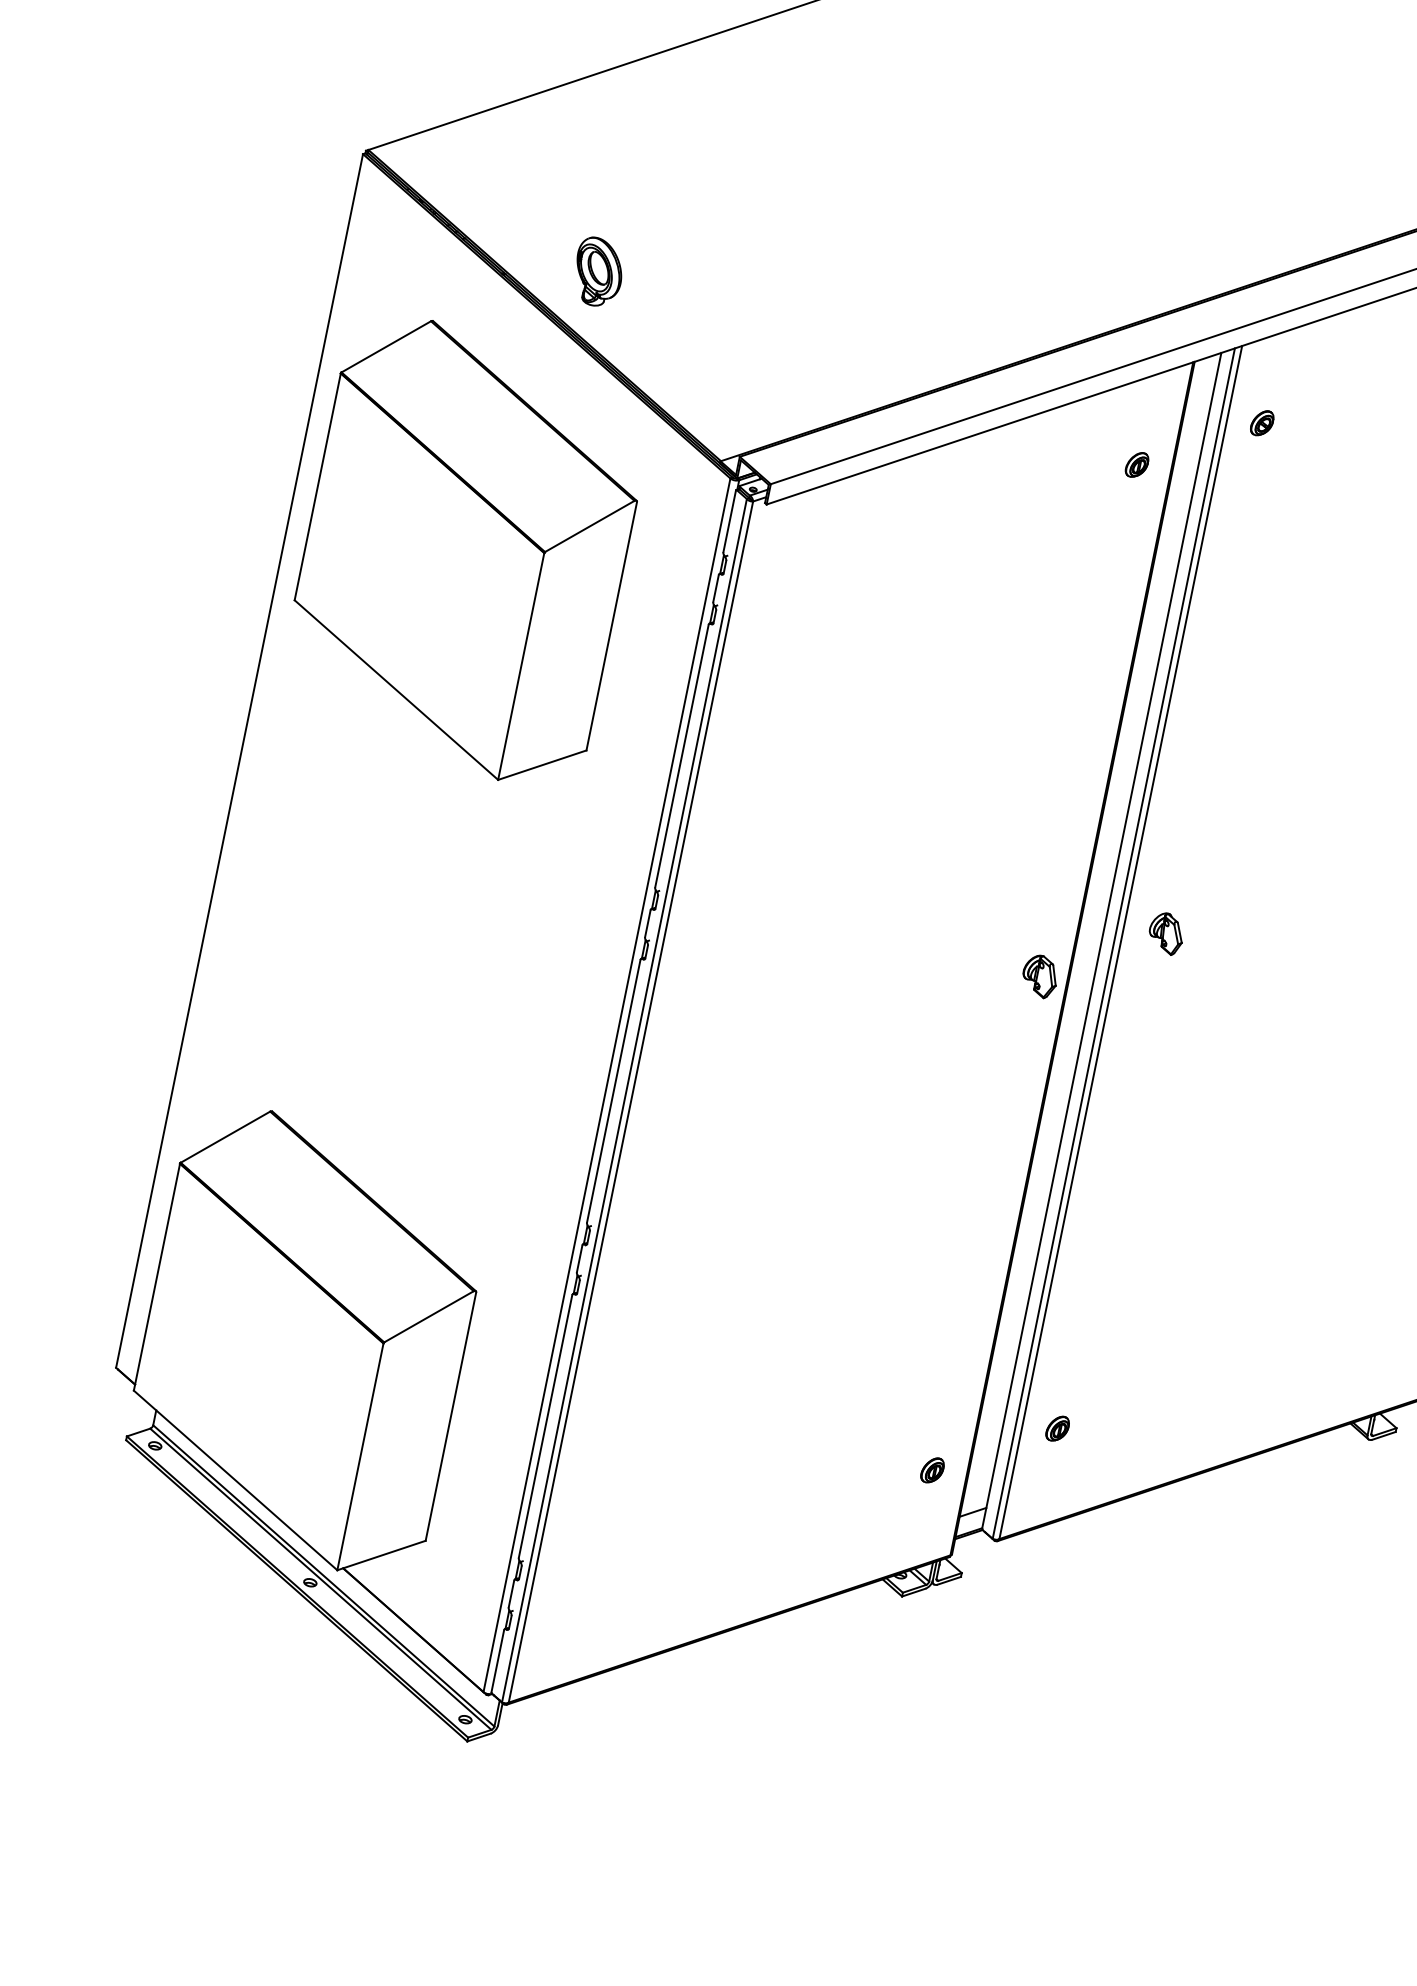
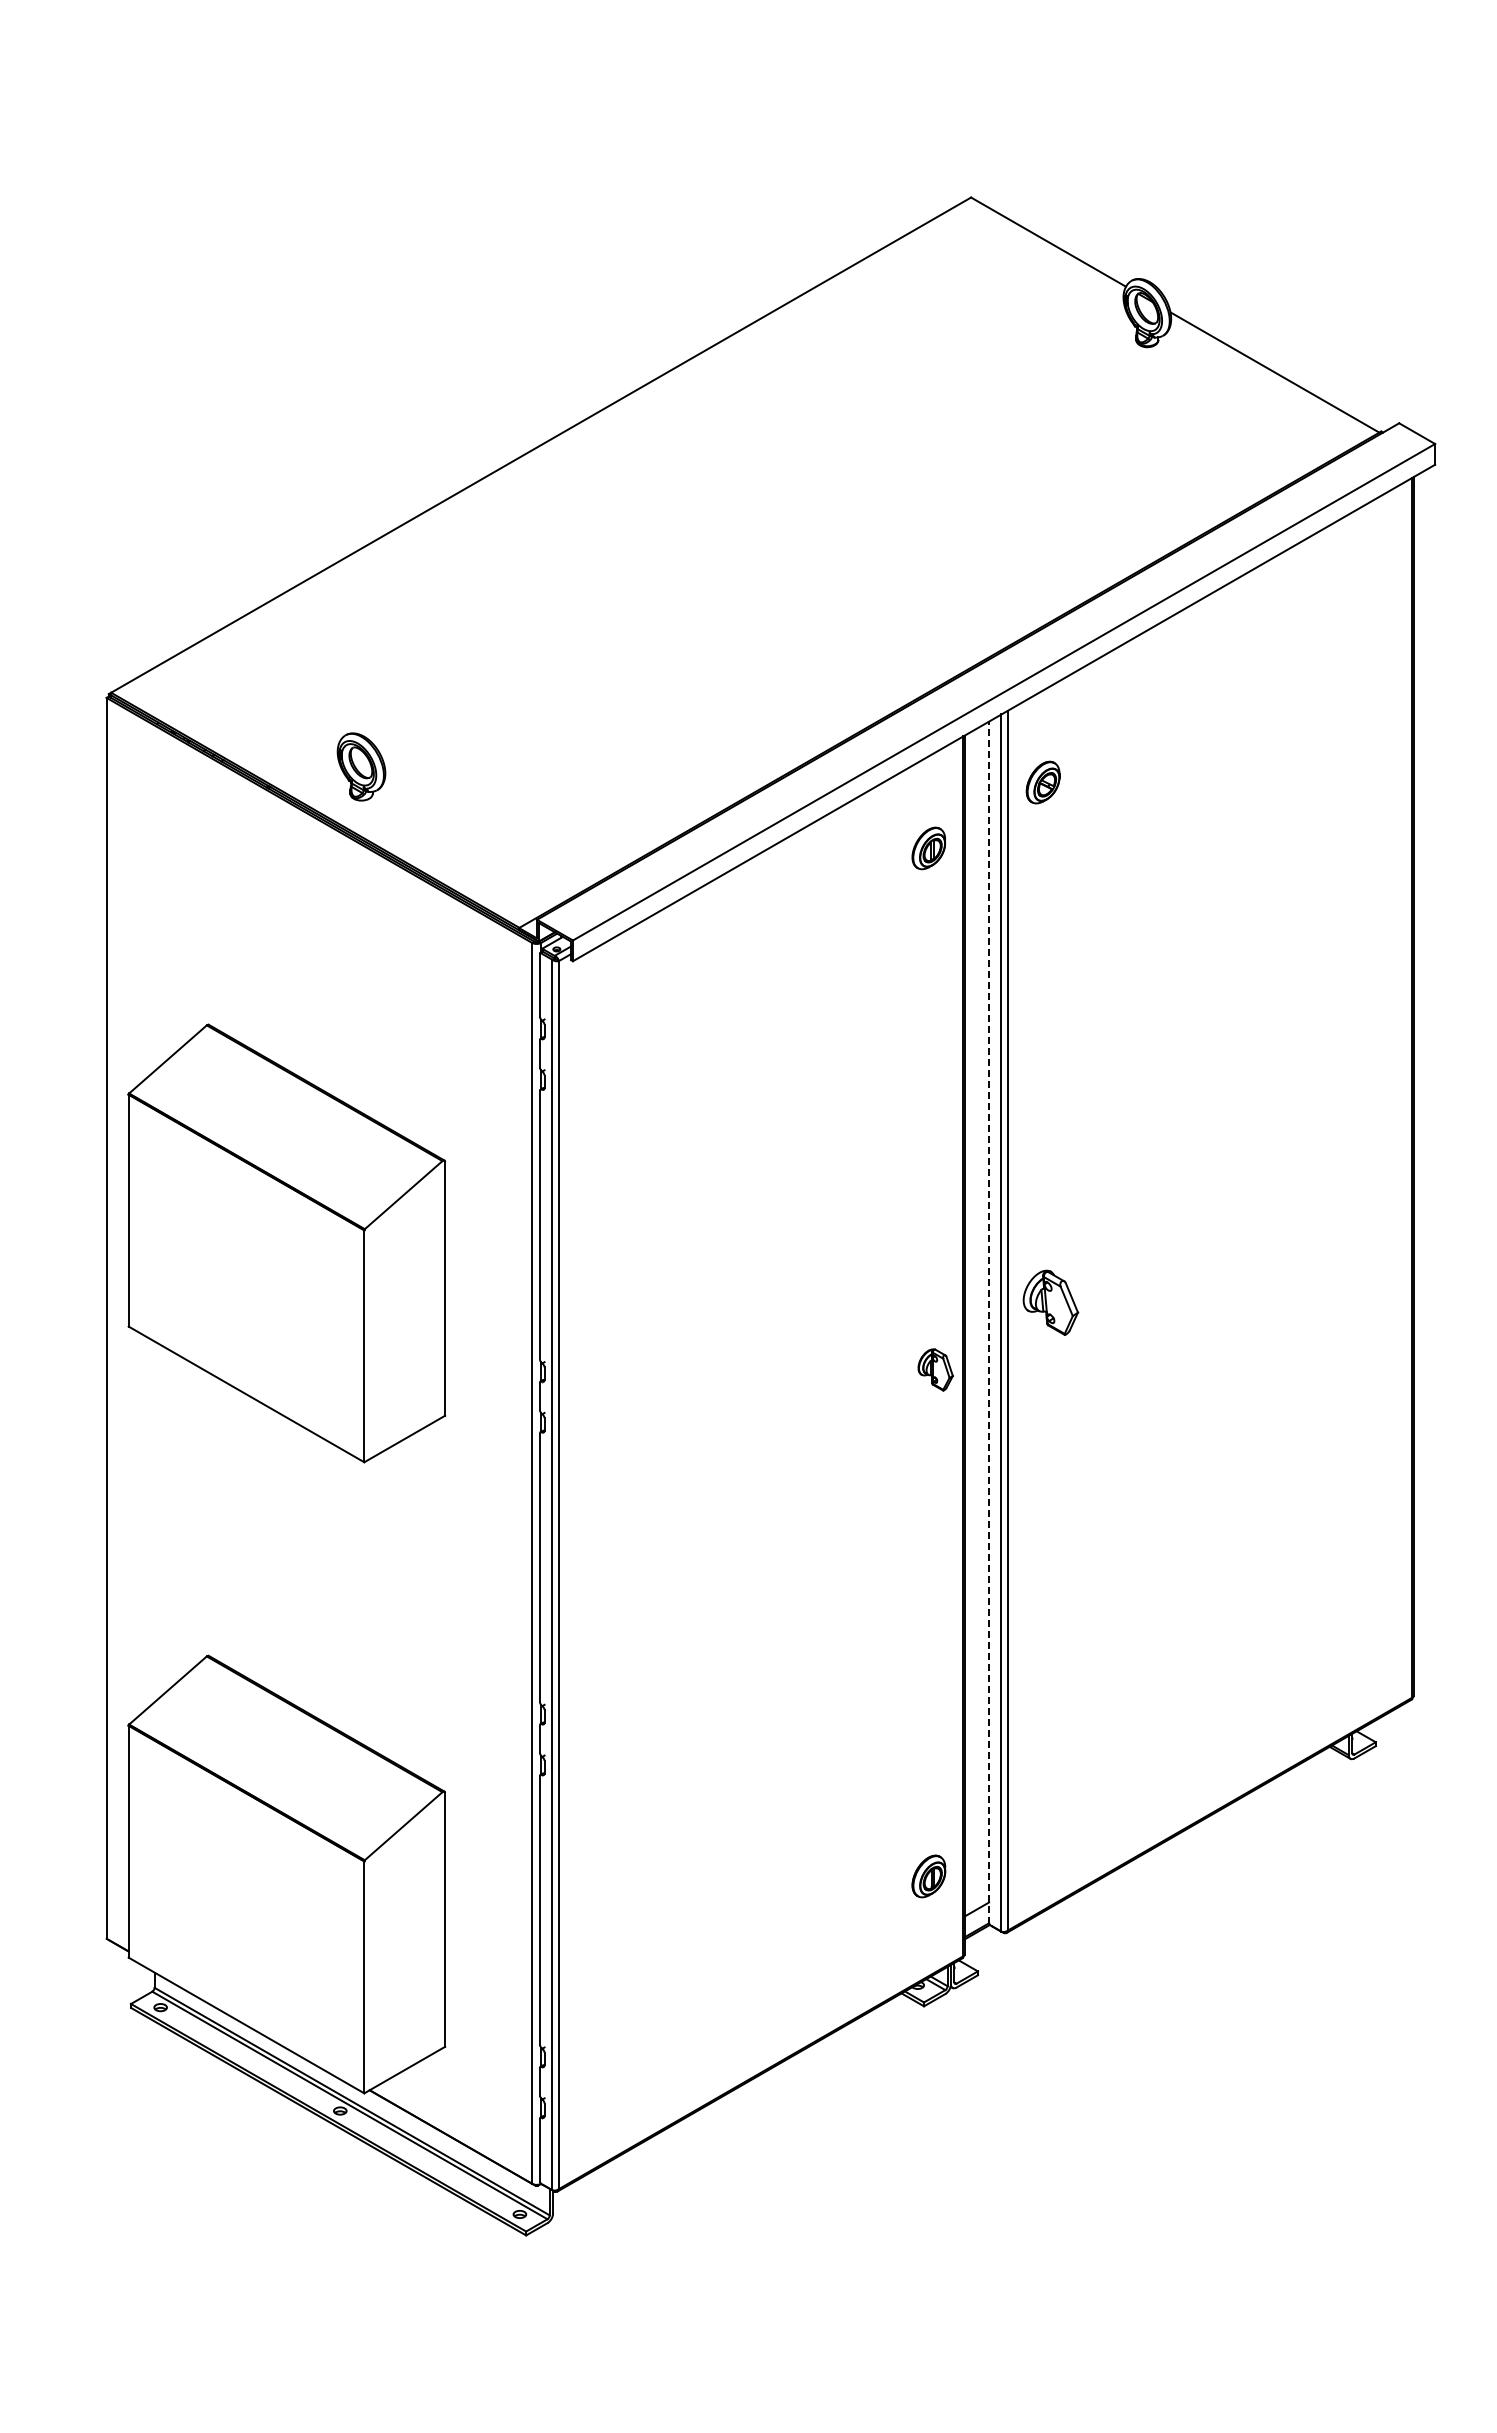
part: (1262, 423) -> (1043, 782), size x1.6
part: (1136, 464) -> (928, 848), size x1.6
part: (465, 550) -> (286, 1243), moved
part: (1166, 933) -> (1051, 1302), size x1.6
line: (1102, 940) -> (989, 1322), solid -> dashed
part: (1057, 1428) -> (1043, 1810), removed
part: (932, 1470) -> (928, 1876), size x1.6

